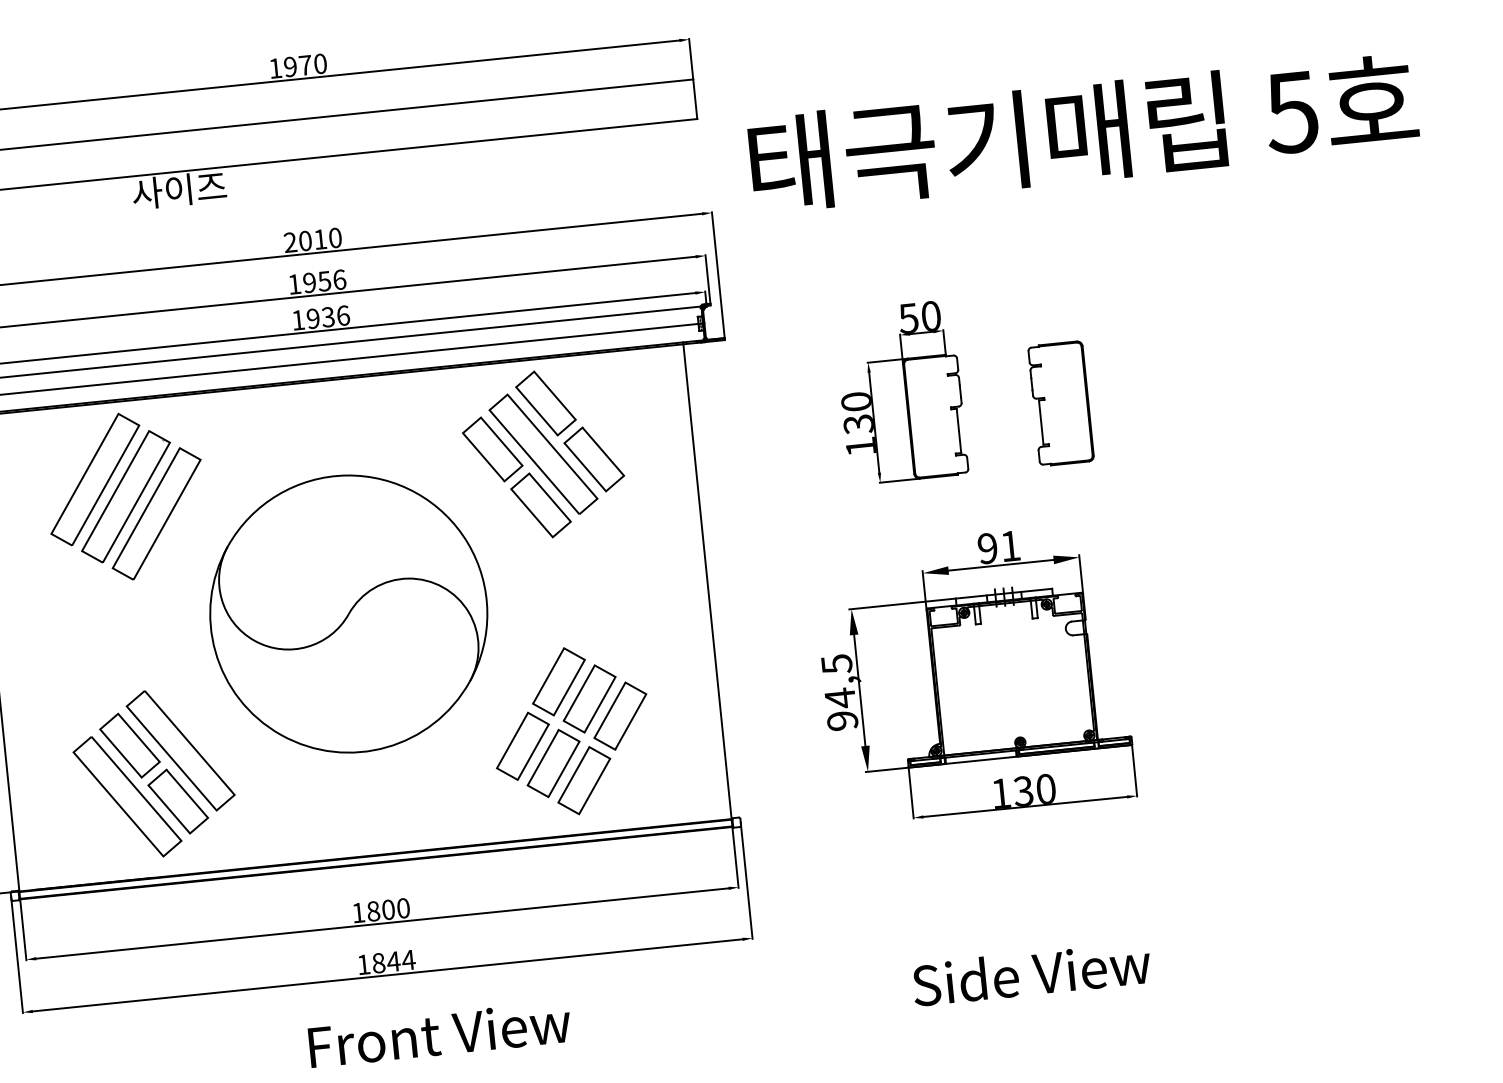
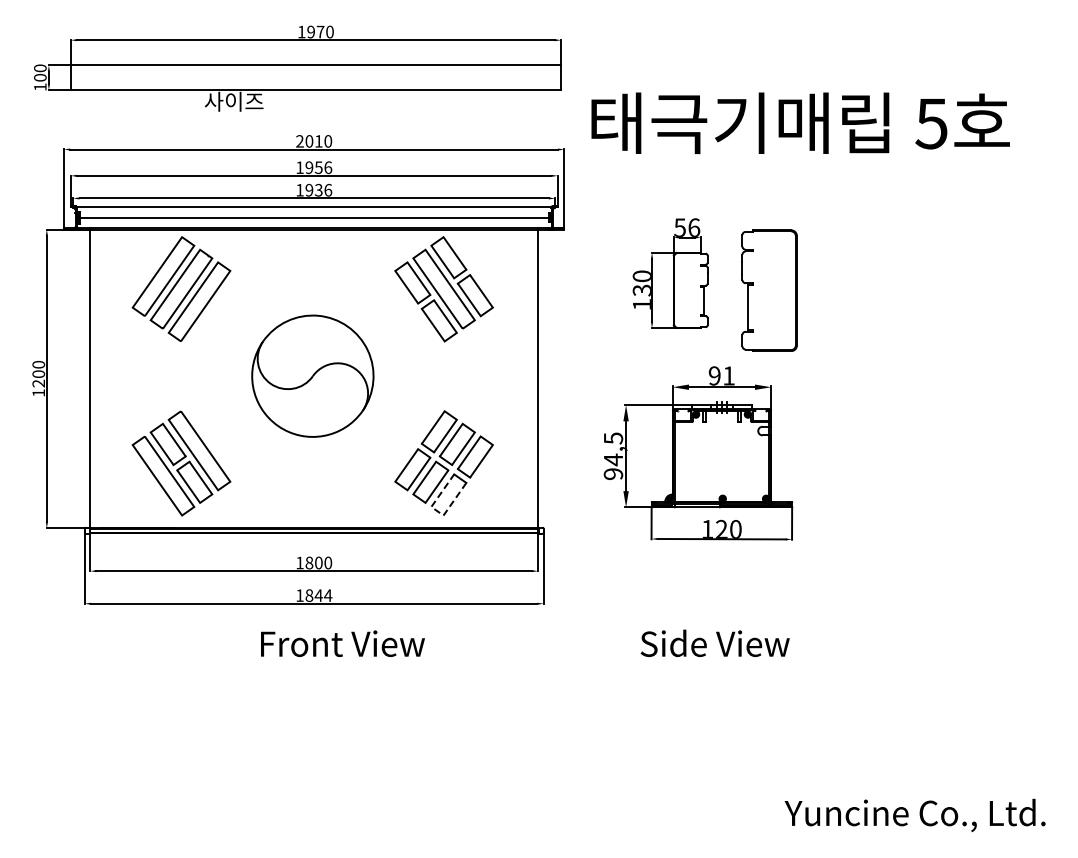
text: (931, 315) -> (694, 227), 50 -> 56
part: (1060, 402) -> (769, 289), size x1.6
part: (348, 612) -> (312, 375), size x0.7
text: (1023, 791) -> (721, 529), 130 -> 120
line: (568, 807) -> (437, 510), solid -> dashed

